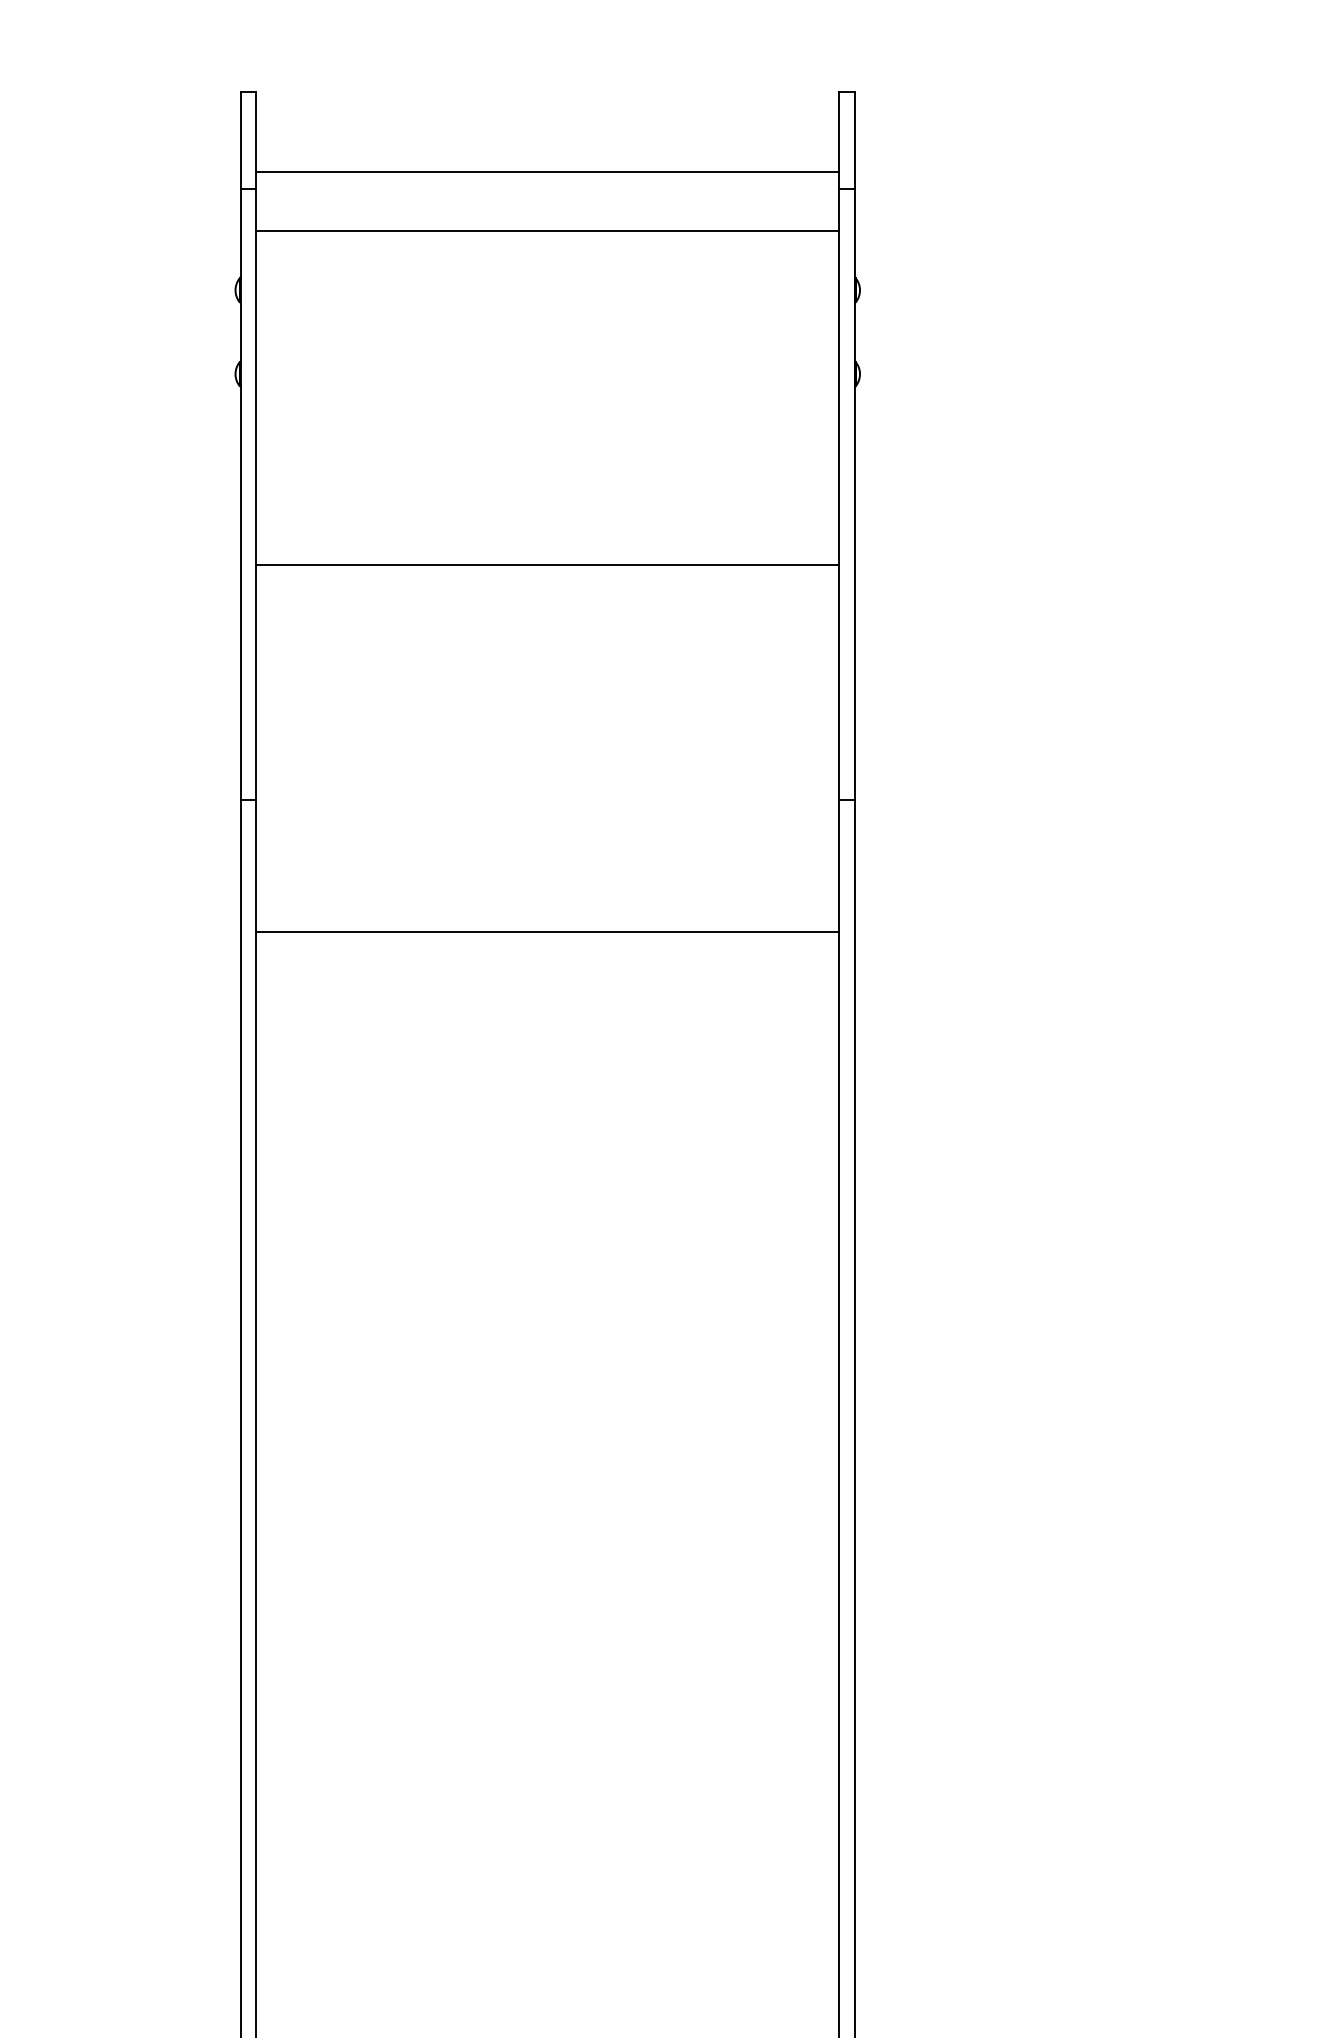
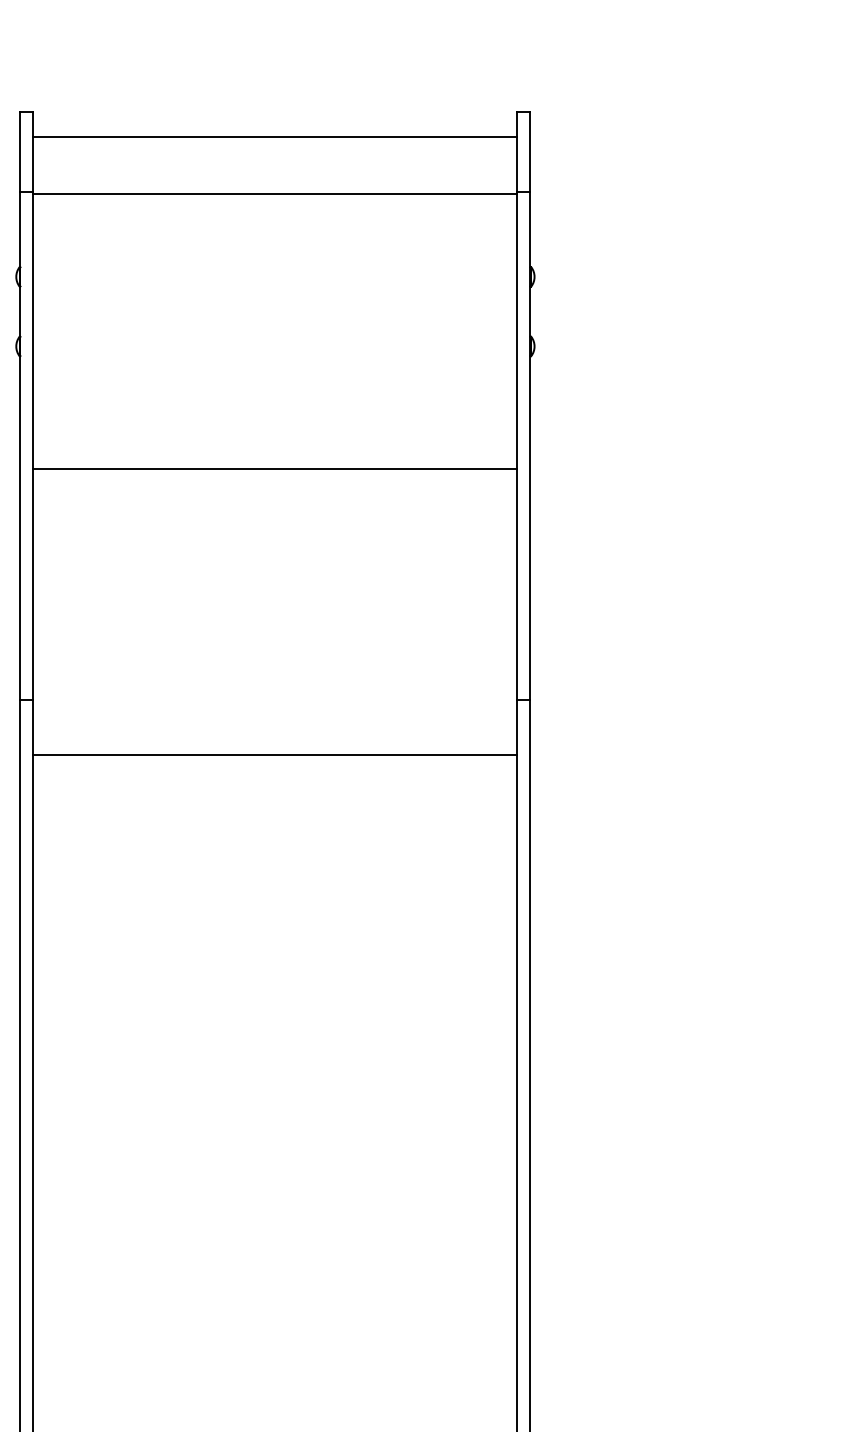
line: (547, 172) -> (275, 137), moved
line: (547, 231) -> (275, 194), moved
line: (547, 564) -> (275, 468), moved
line: (547, 932) -> (275, 755), moved

